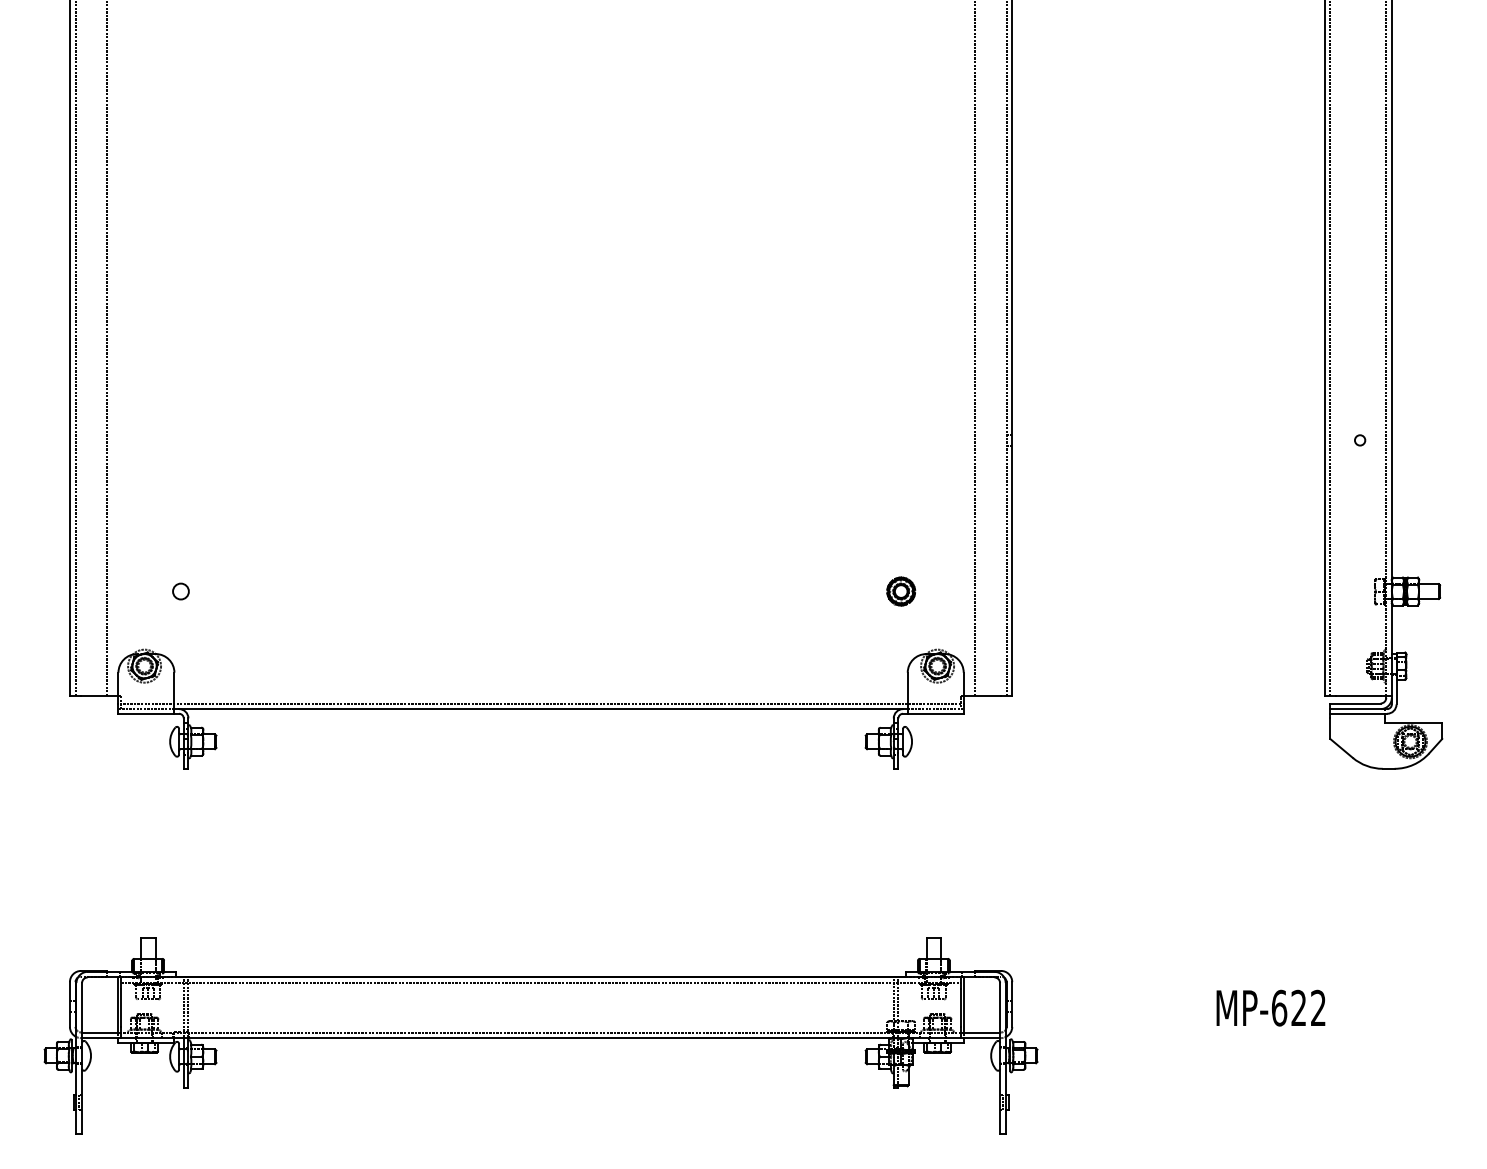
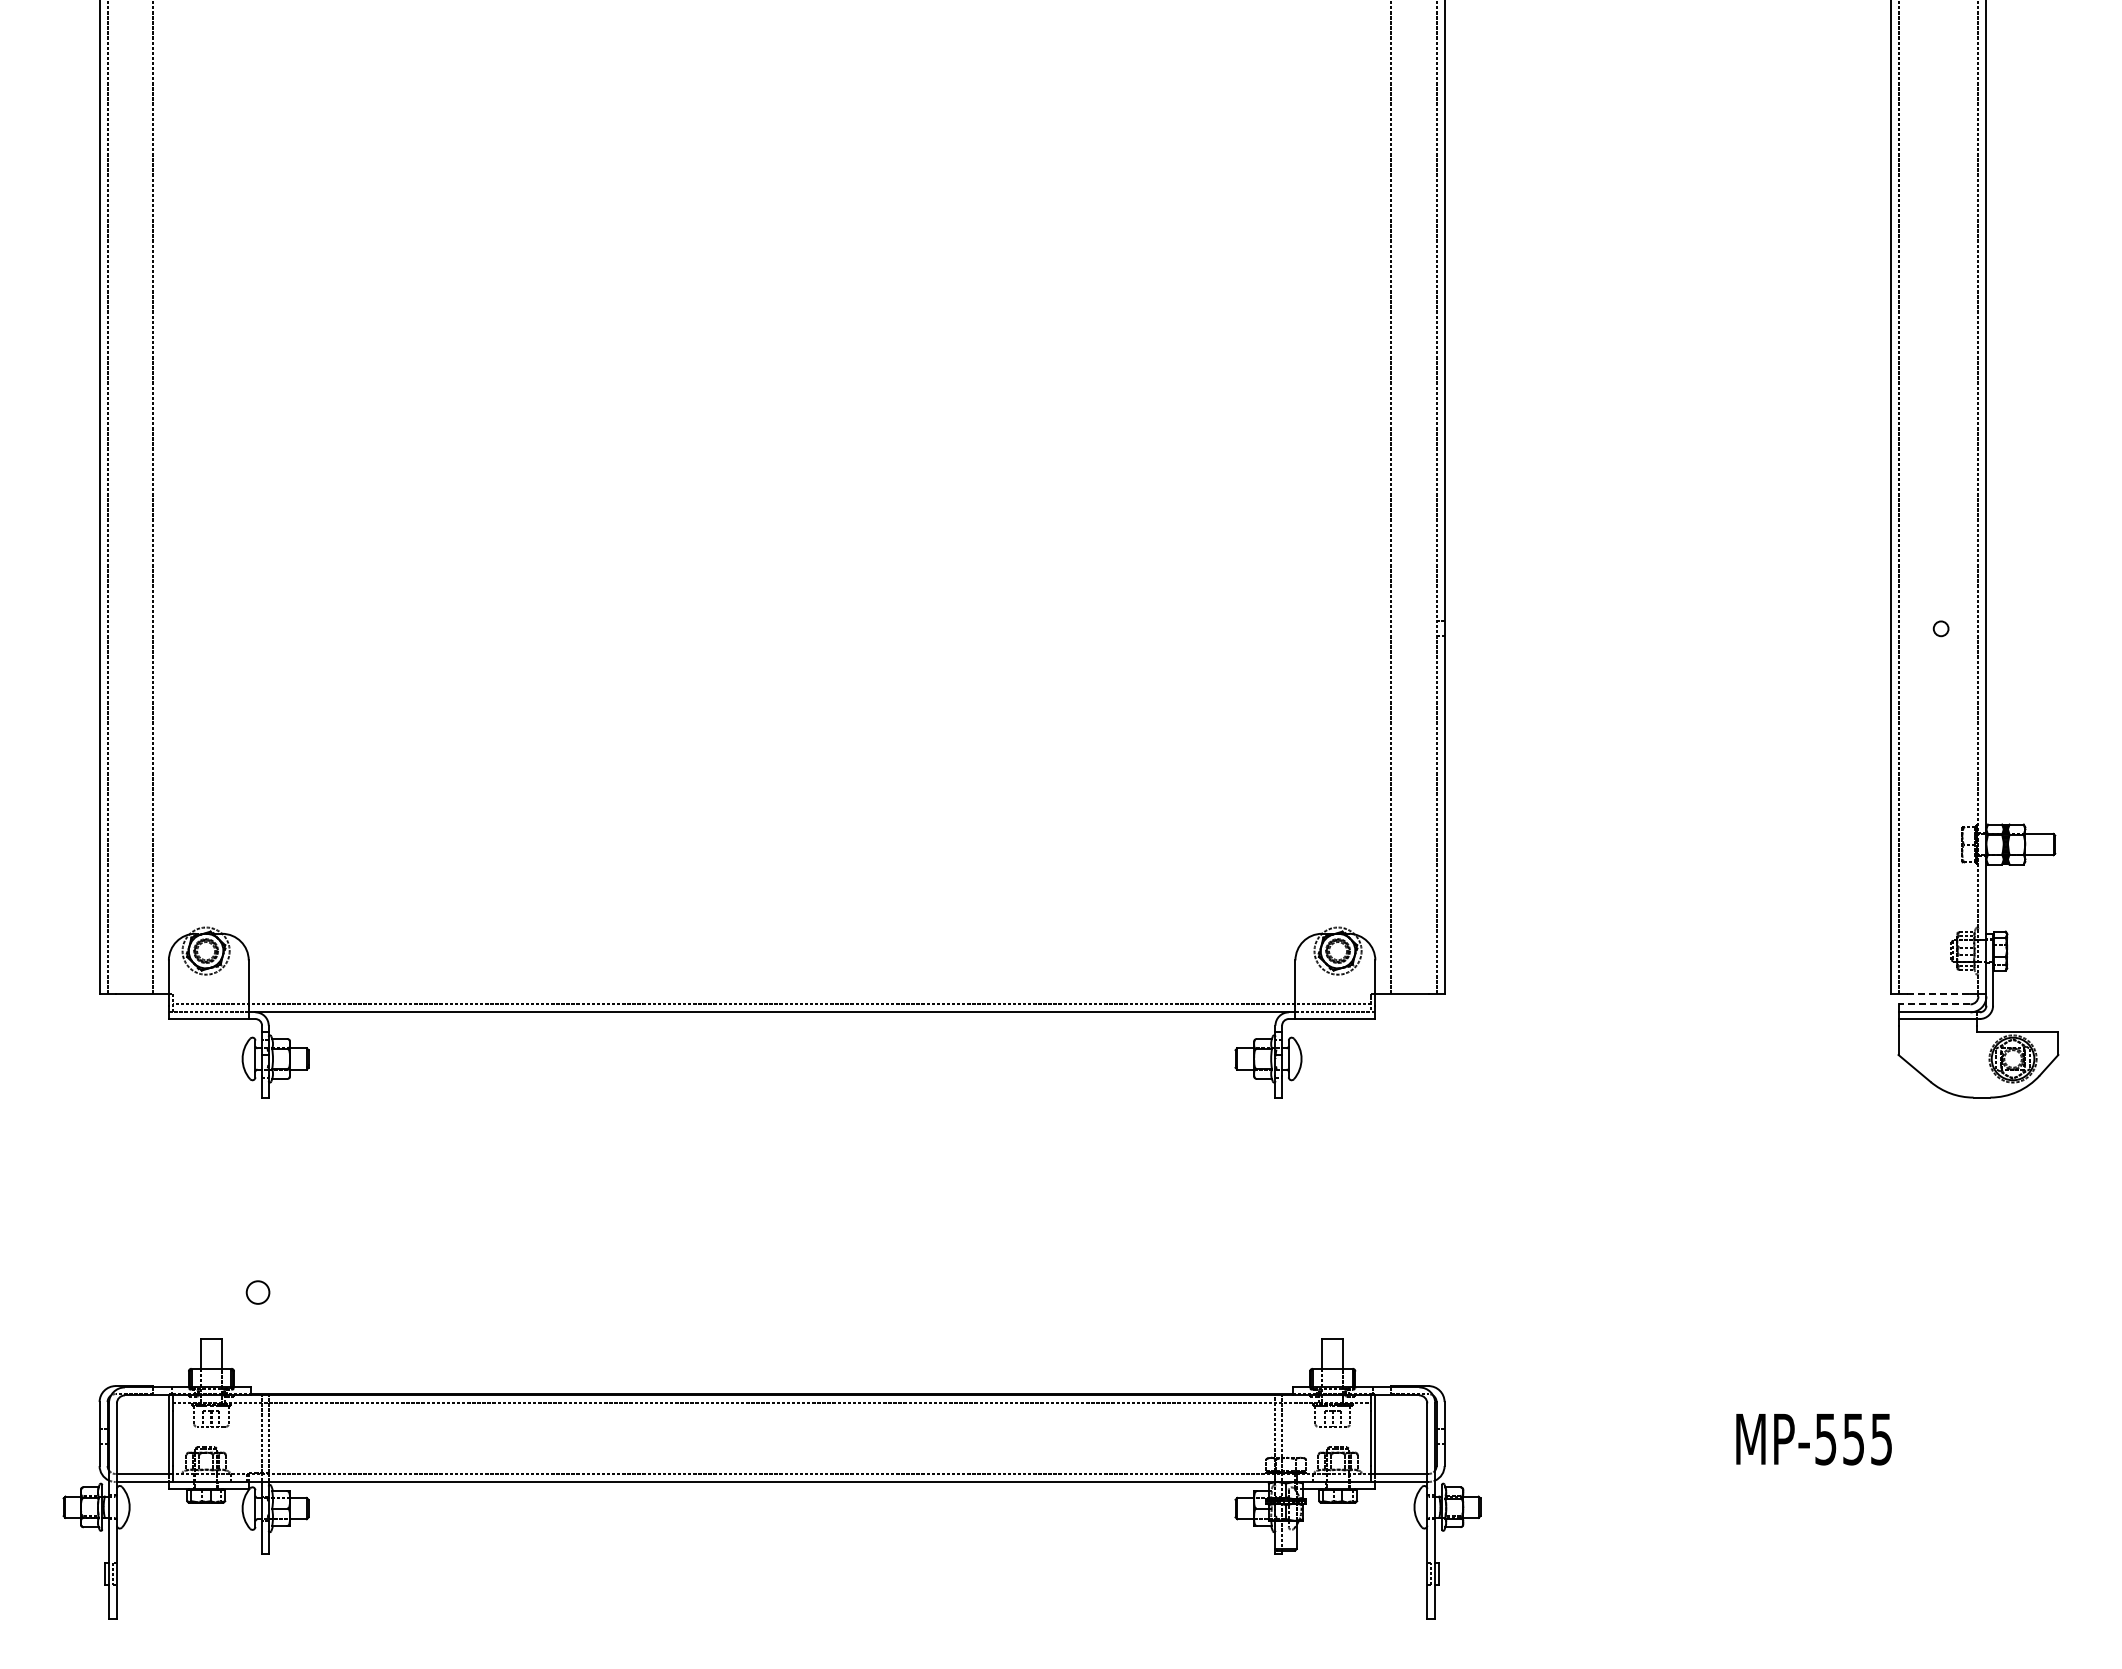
circle: (180, 591) -> (257, 1292), moved
part: (900, 591) -> (1285, 844), removed
line: (1358, 695) -> (1938, 993), solid -> dashed
line: (1355, 703) -> (1934, 1004), solid -> dashed
text: (1298, 1008) -> (1853, 1439), MP-622 -> MP-555

